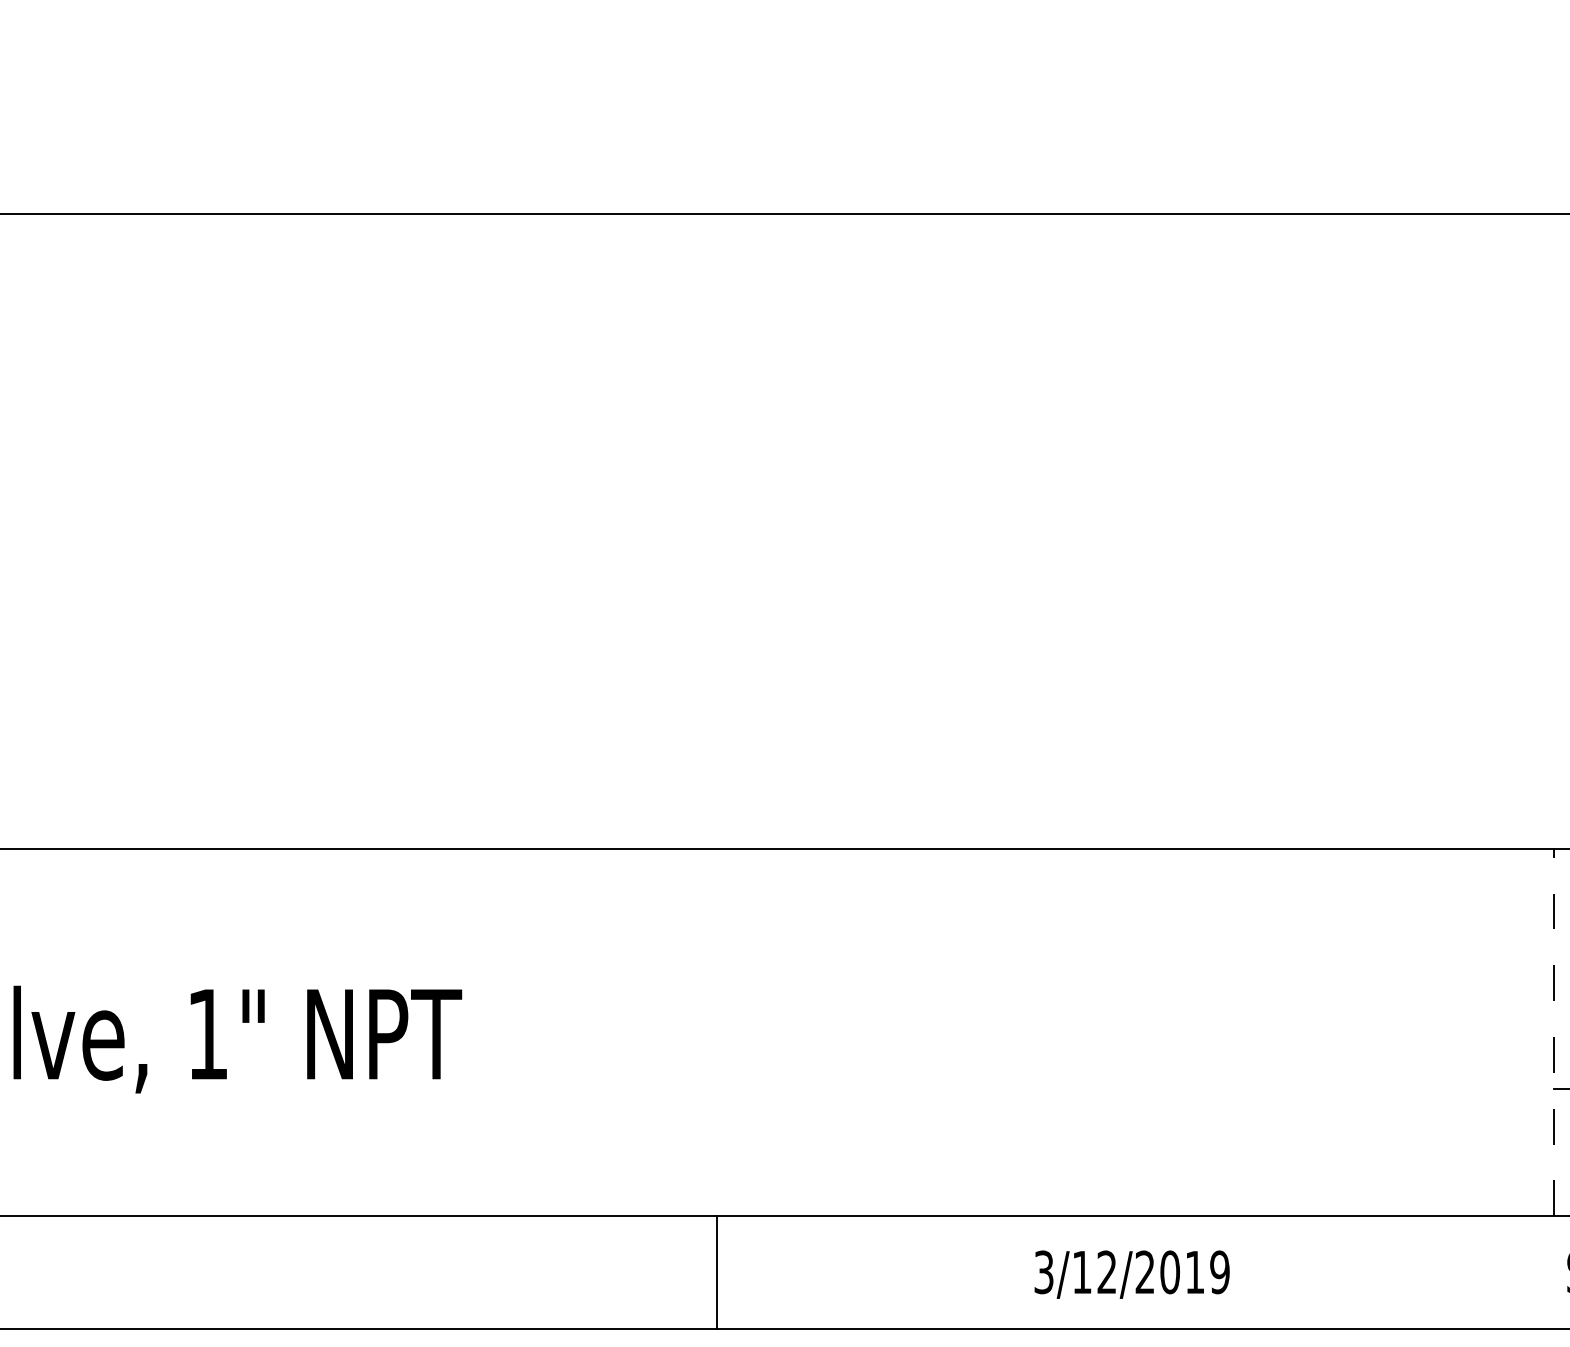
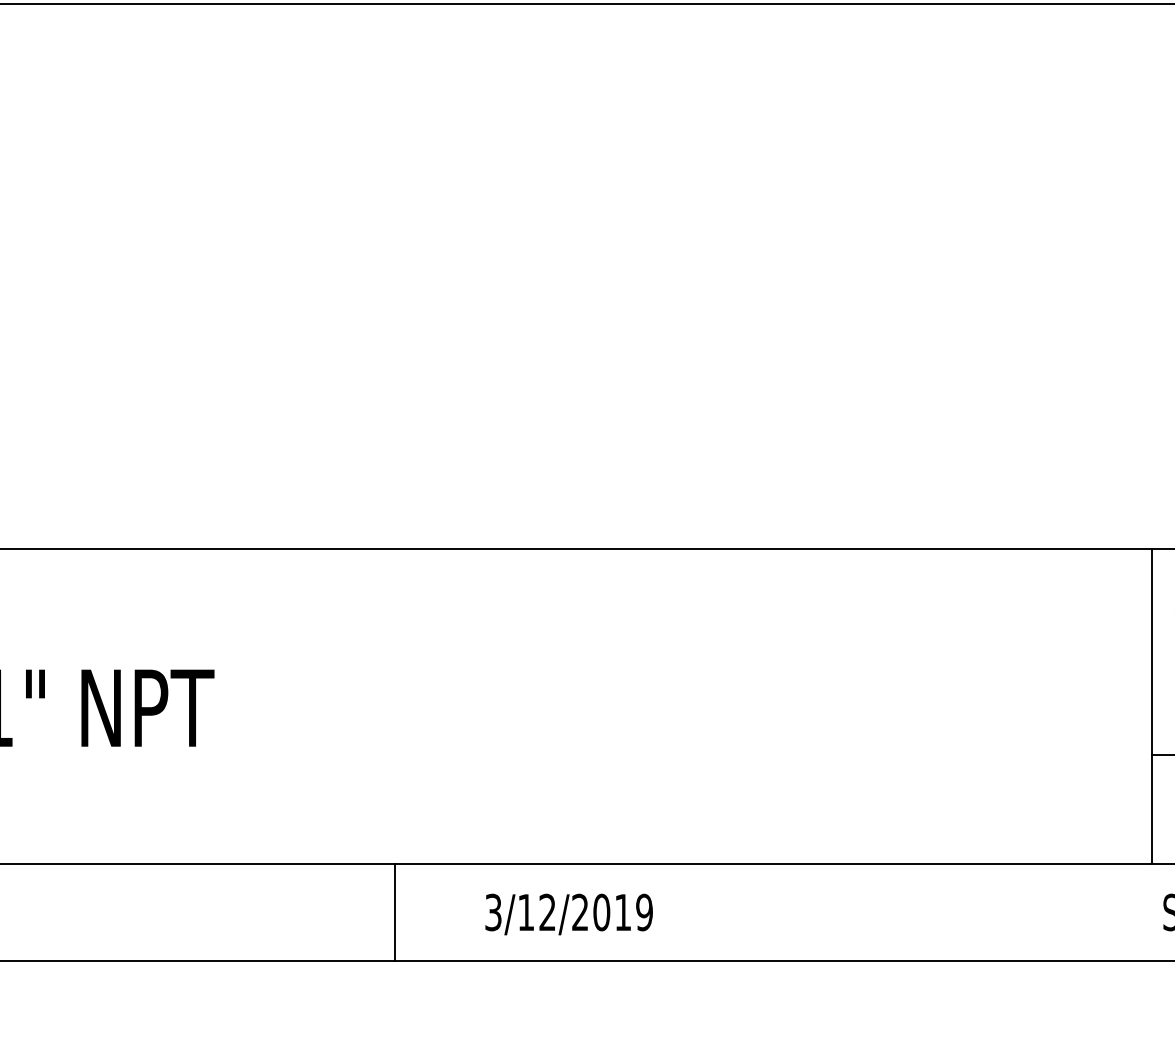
line: (1553, 1032) -> (1151, 706), dashed -> solid
line: (716, 1272) -> (395, 912), moved
text: (1131, 1274) -> (568, 914), moved

